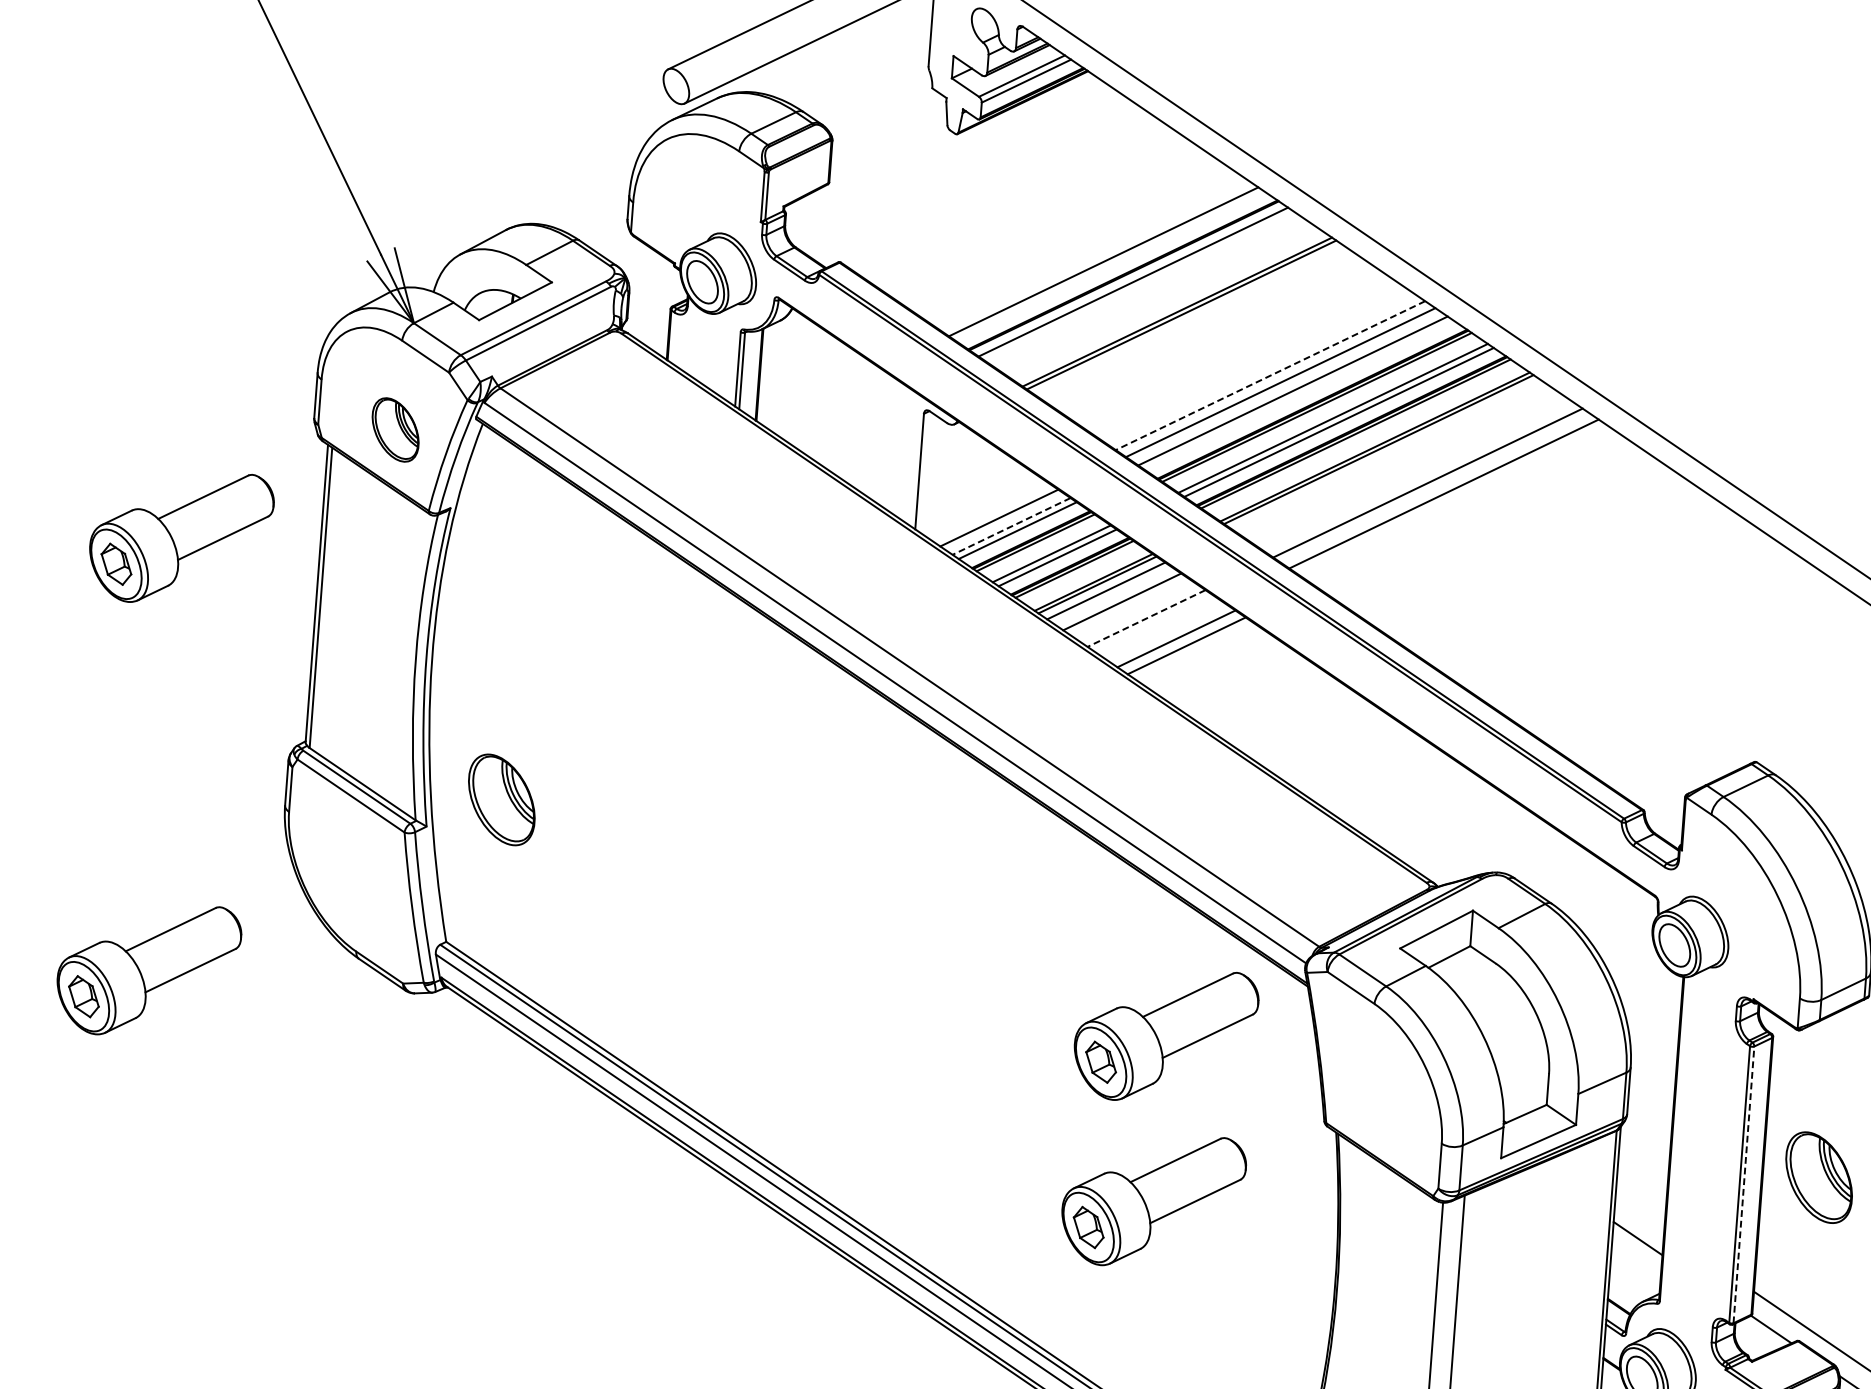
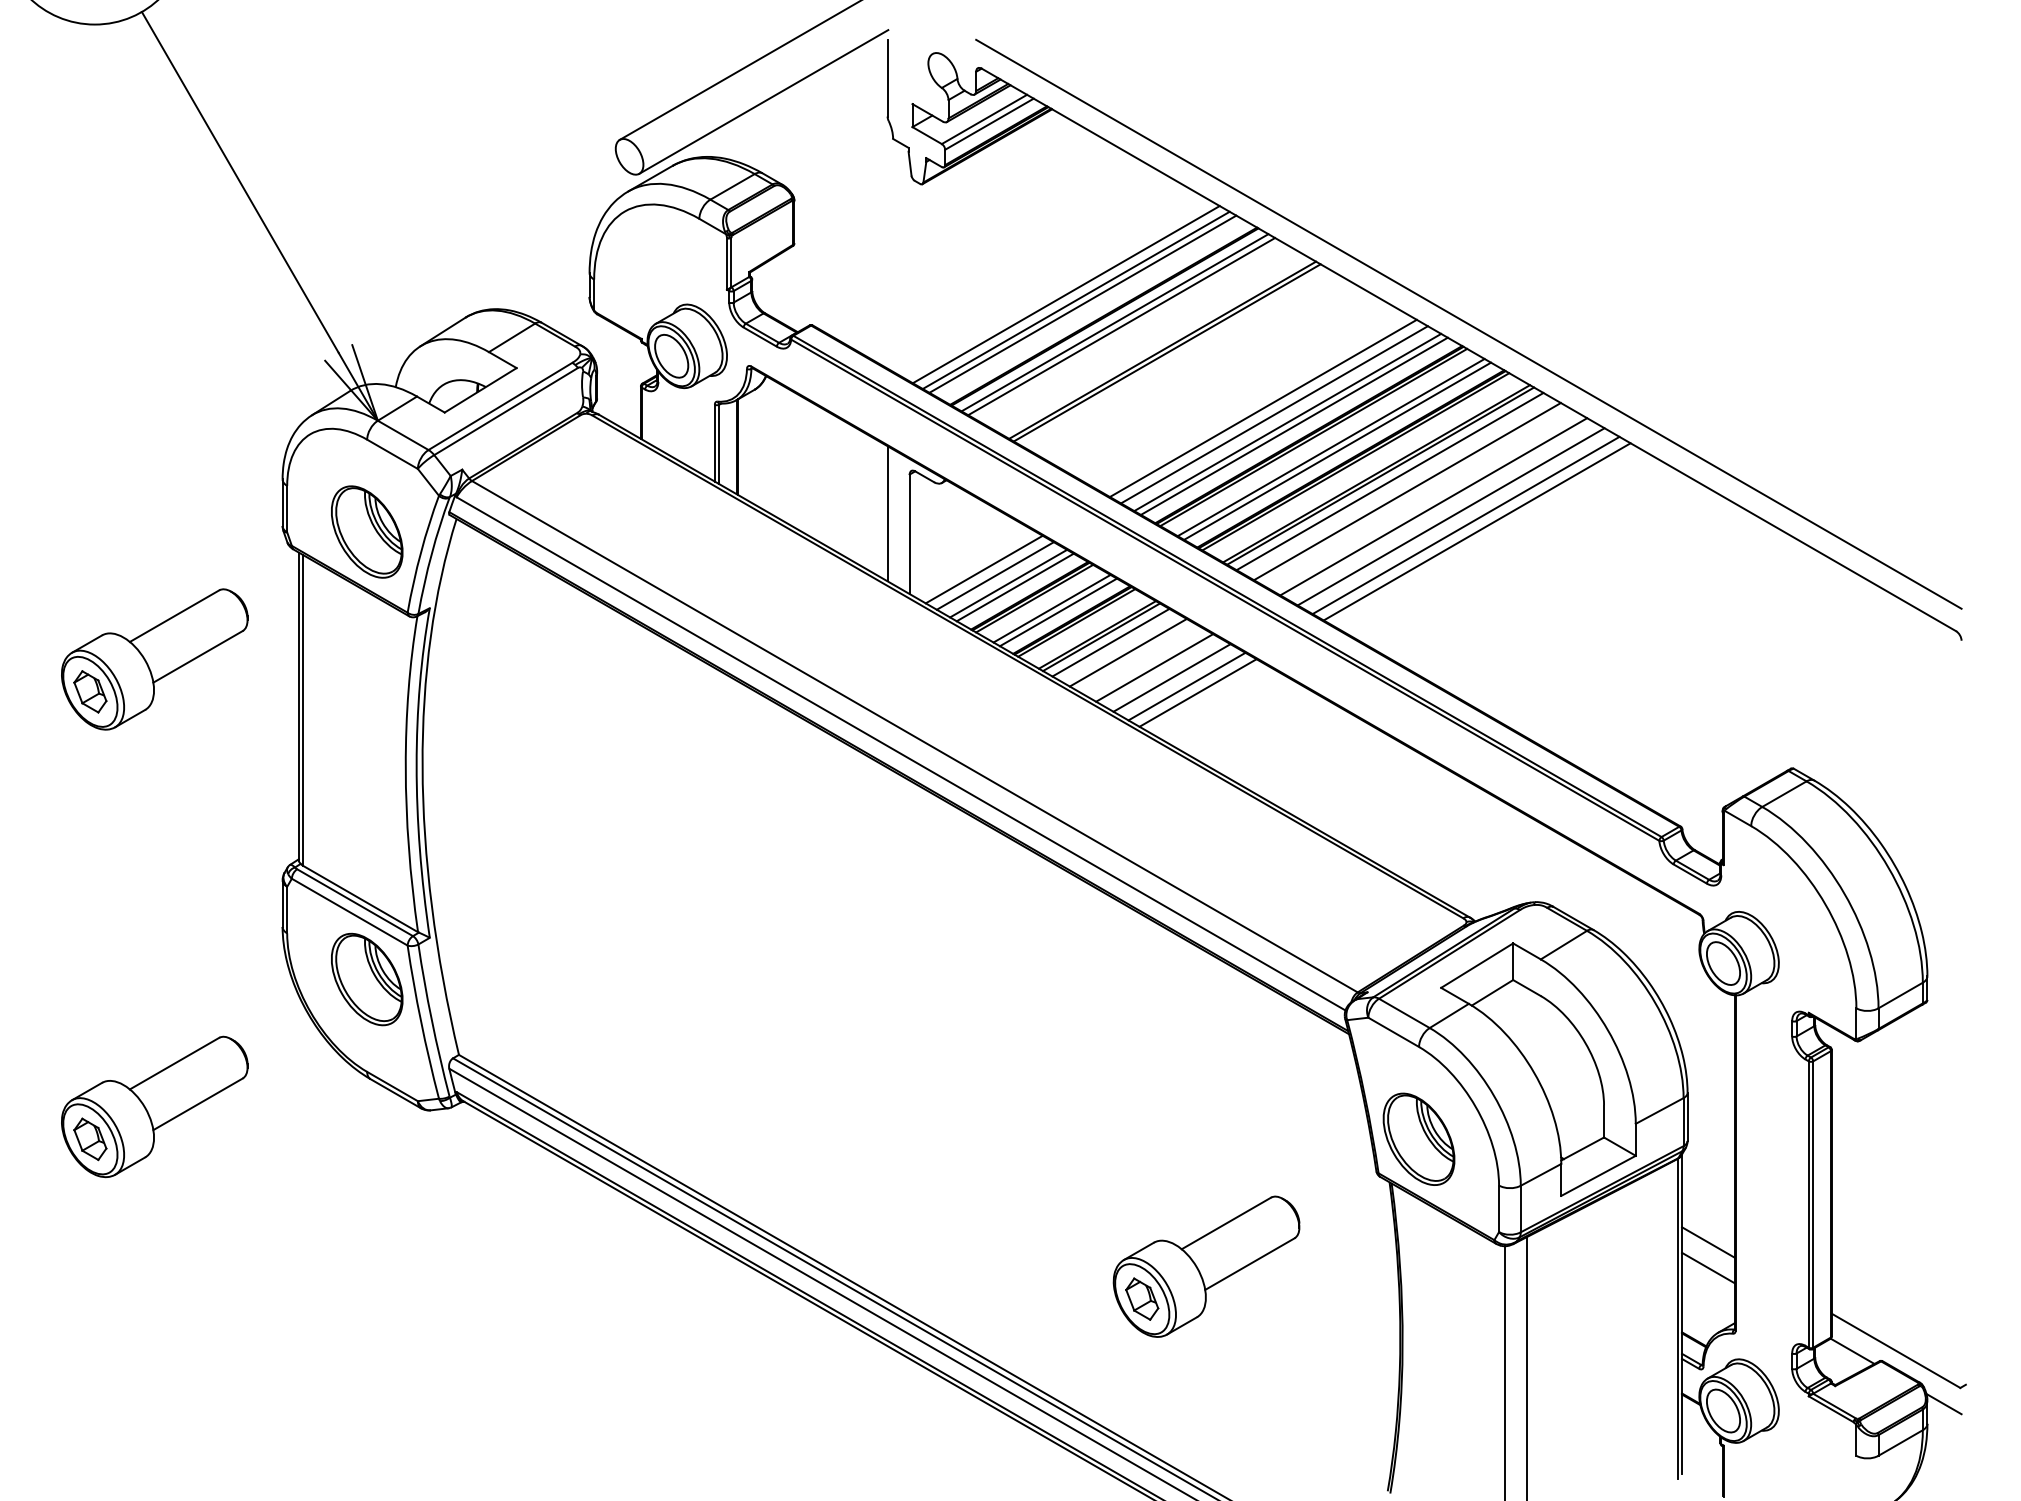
line: (1087, 251) -> (1065, 294), added
line: (1096, 257) -> (1075, 300), added
line: (1139, 286) -> (1121, 326), added
line: (1269, 375) -> (1262, 408), dashed -> solid
line: (1298, 394) -> (1293, 425), added
part: (395, 429) -> (367, 531), size x1.43
line: (899, 449) -> (887, 513), added
line: (1387, 455) -> (1389, 481), added
line: (1403, 466) -> (1407, 491), added
line: (1457, 503) -> (1465, 525), added
line: (988, 510) -> (983, 569), added
line: (1467, 510) -> (1476, 531), added
line: (1011, 526) -> (1008, 583), dashed -> solid
line: (1146, 618) -> (1154, 667), dashed -> solid
line: (1162, 628) -> (1171, 677), added
part: (502, 799) -> (367, 979), moved
part: (1165, 1035) -> (1206, 1095), removed
part: (1818, 1176) -> (1418, 1138), moved
line: (1744, 1184) -> (1813, 1204), dashed -> solid
line: (1640, 1213) -> (1708, 1242), added

